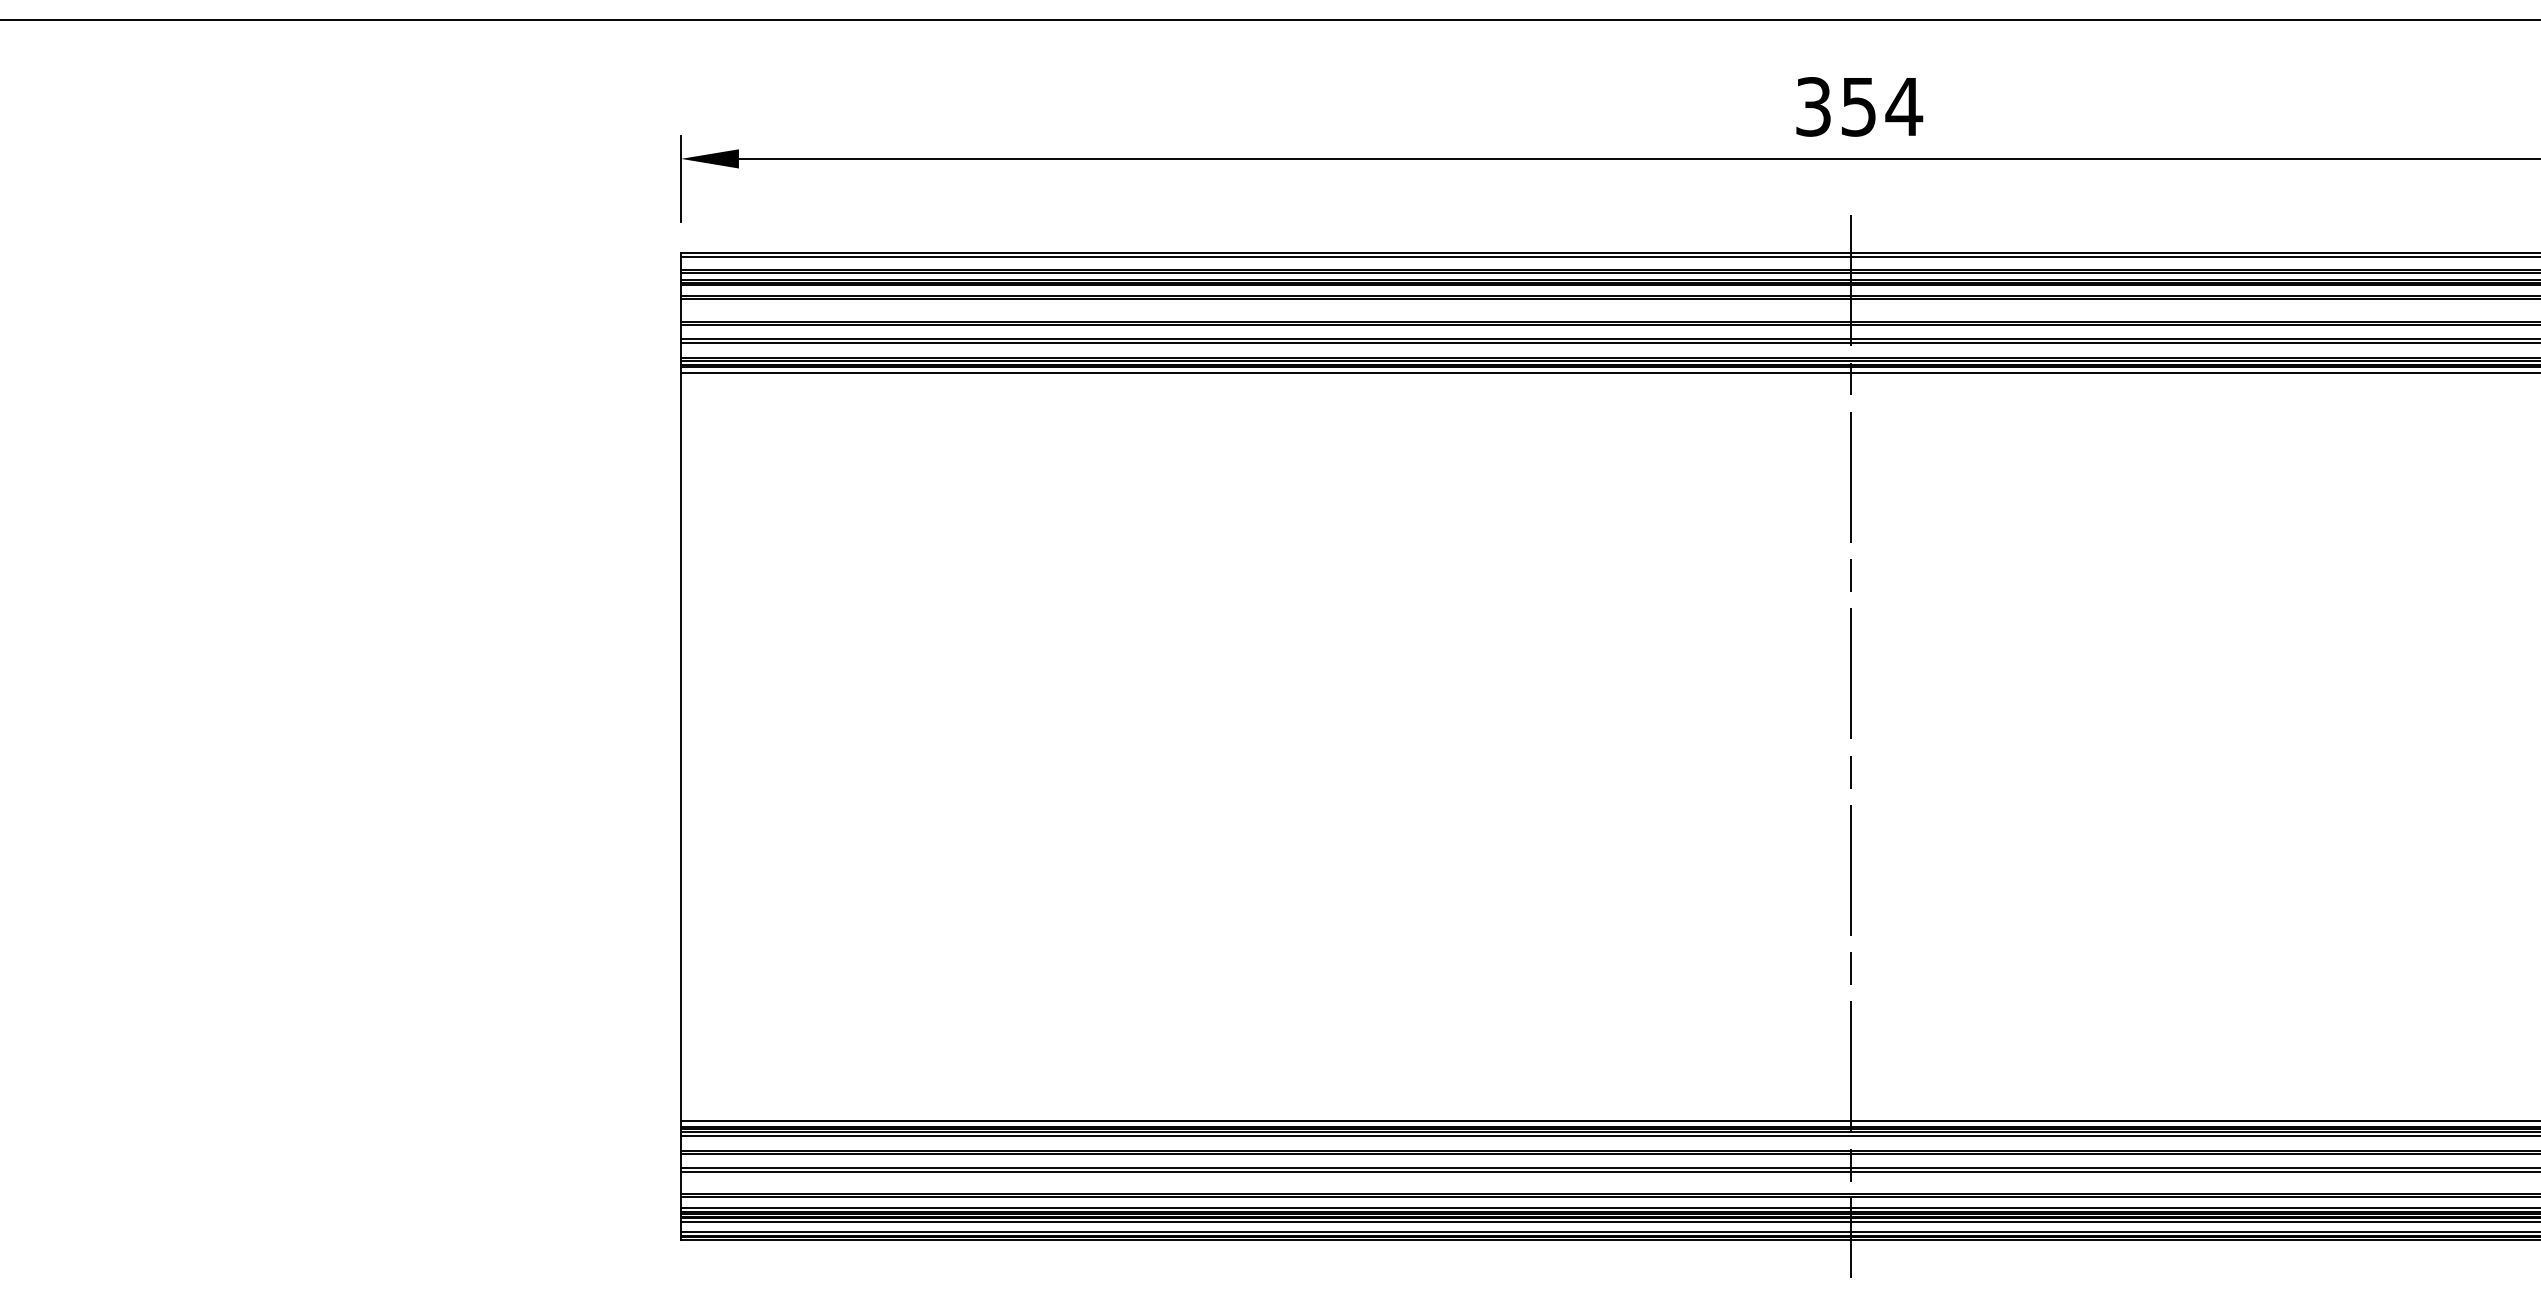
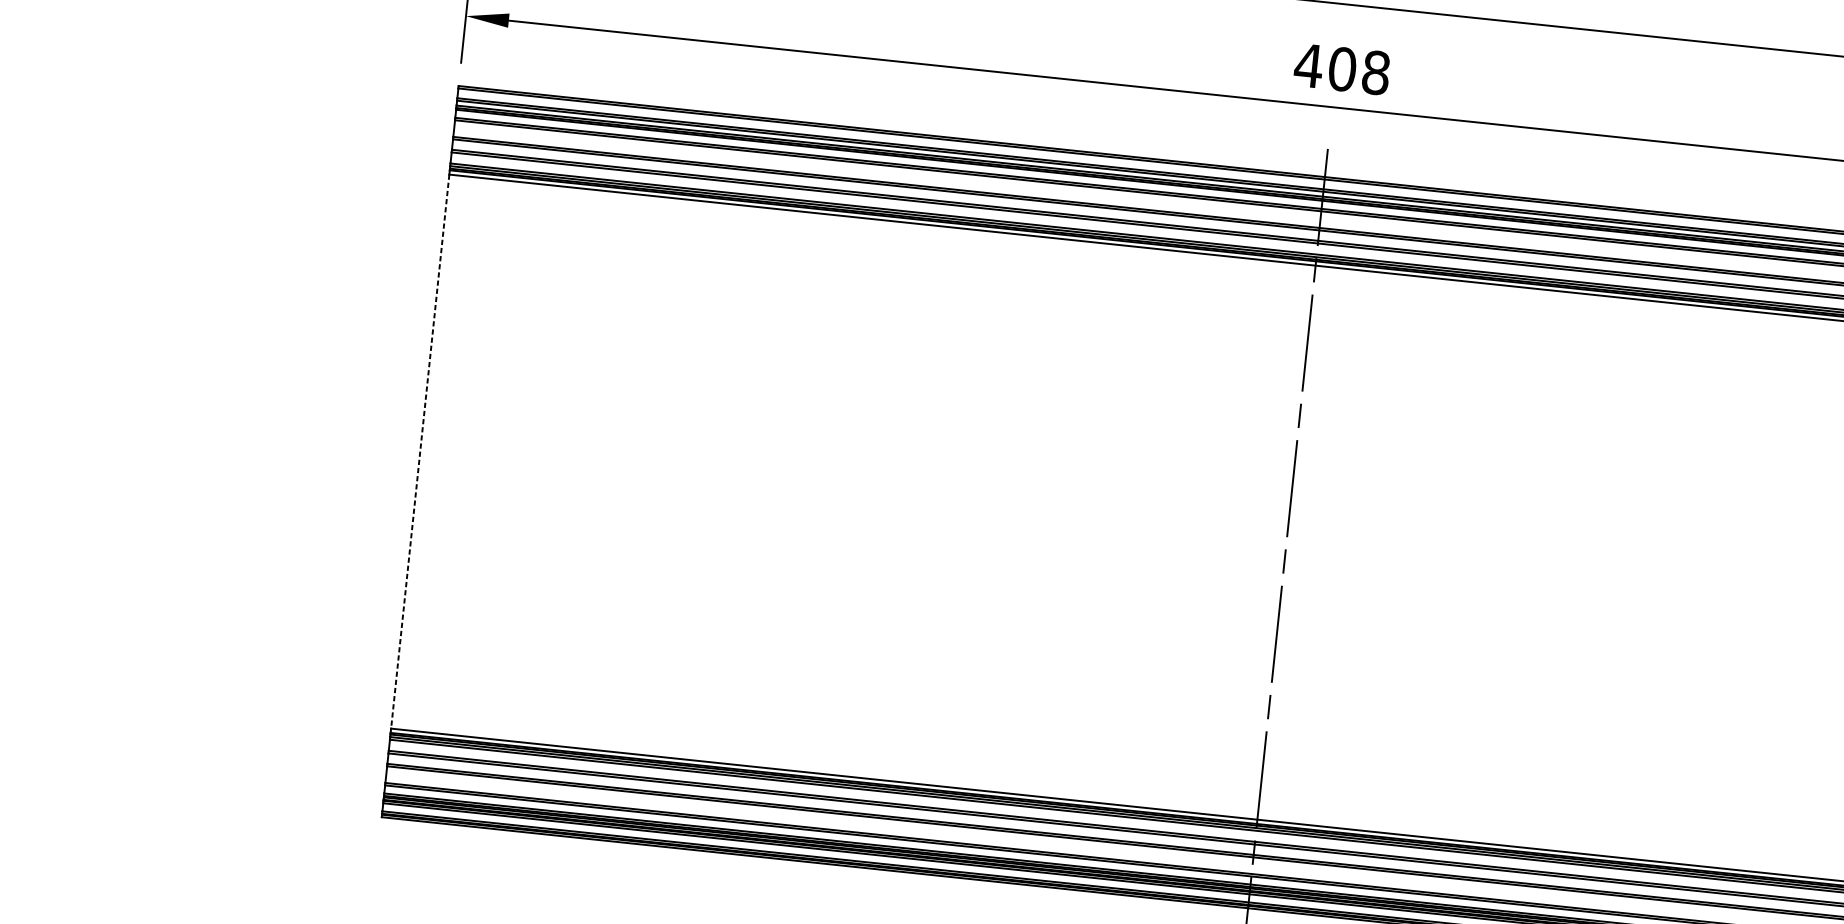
text: (1858, 106) -> (1342, 69), 354 -> 408
line: (681, 746) -> (420, 451), solid -> dashed

